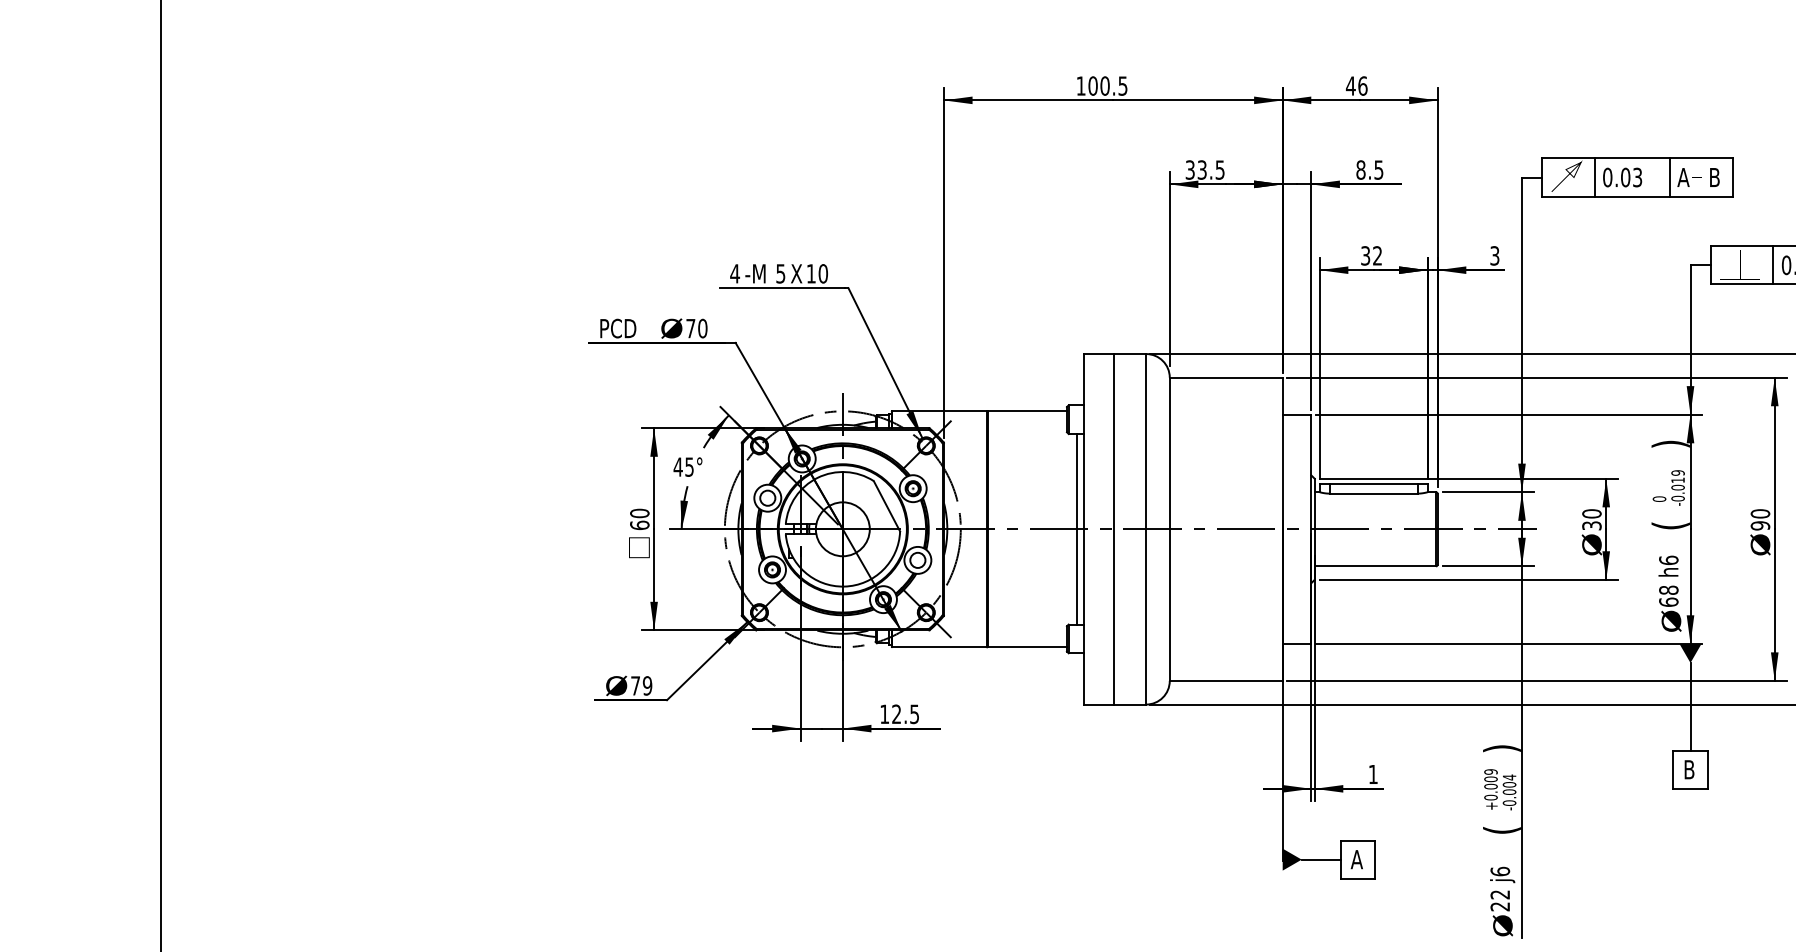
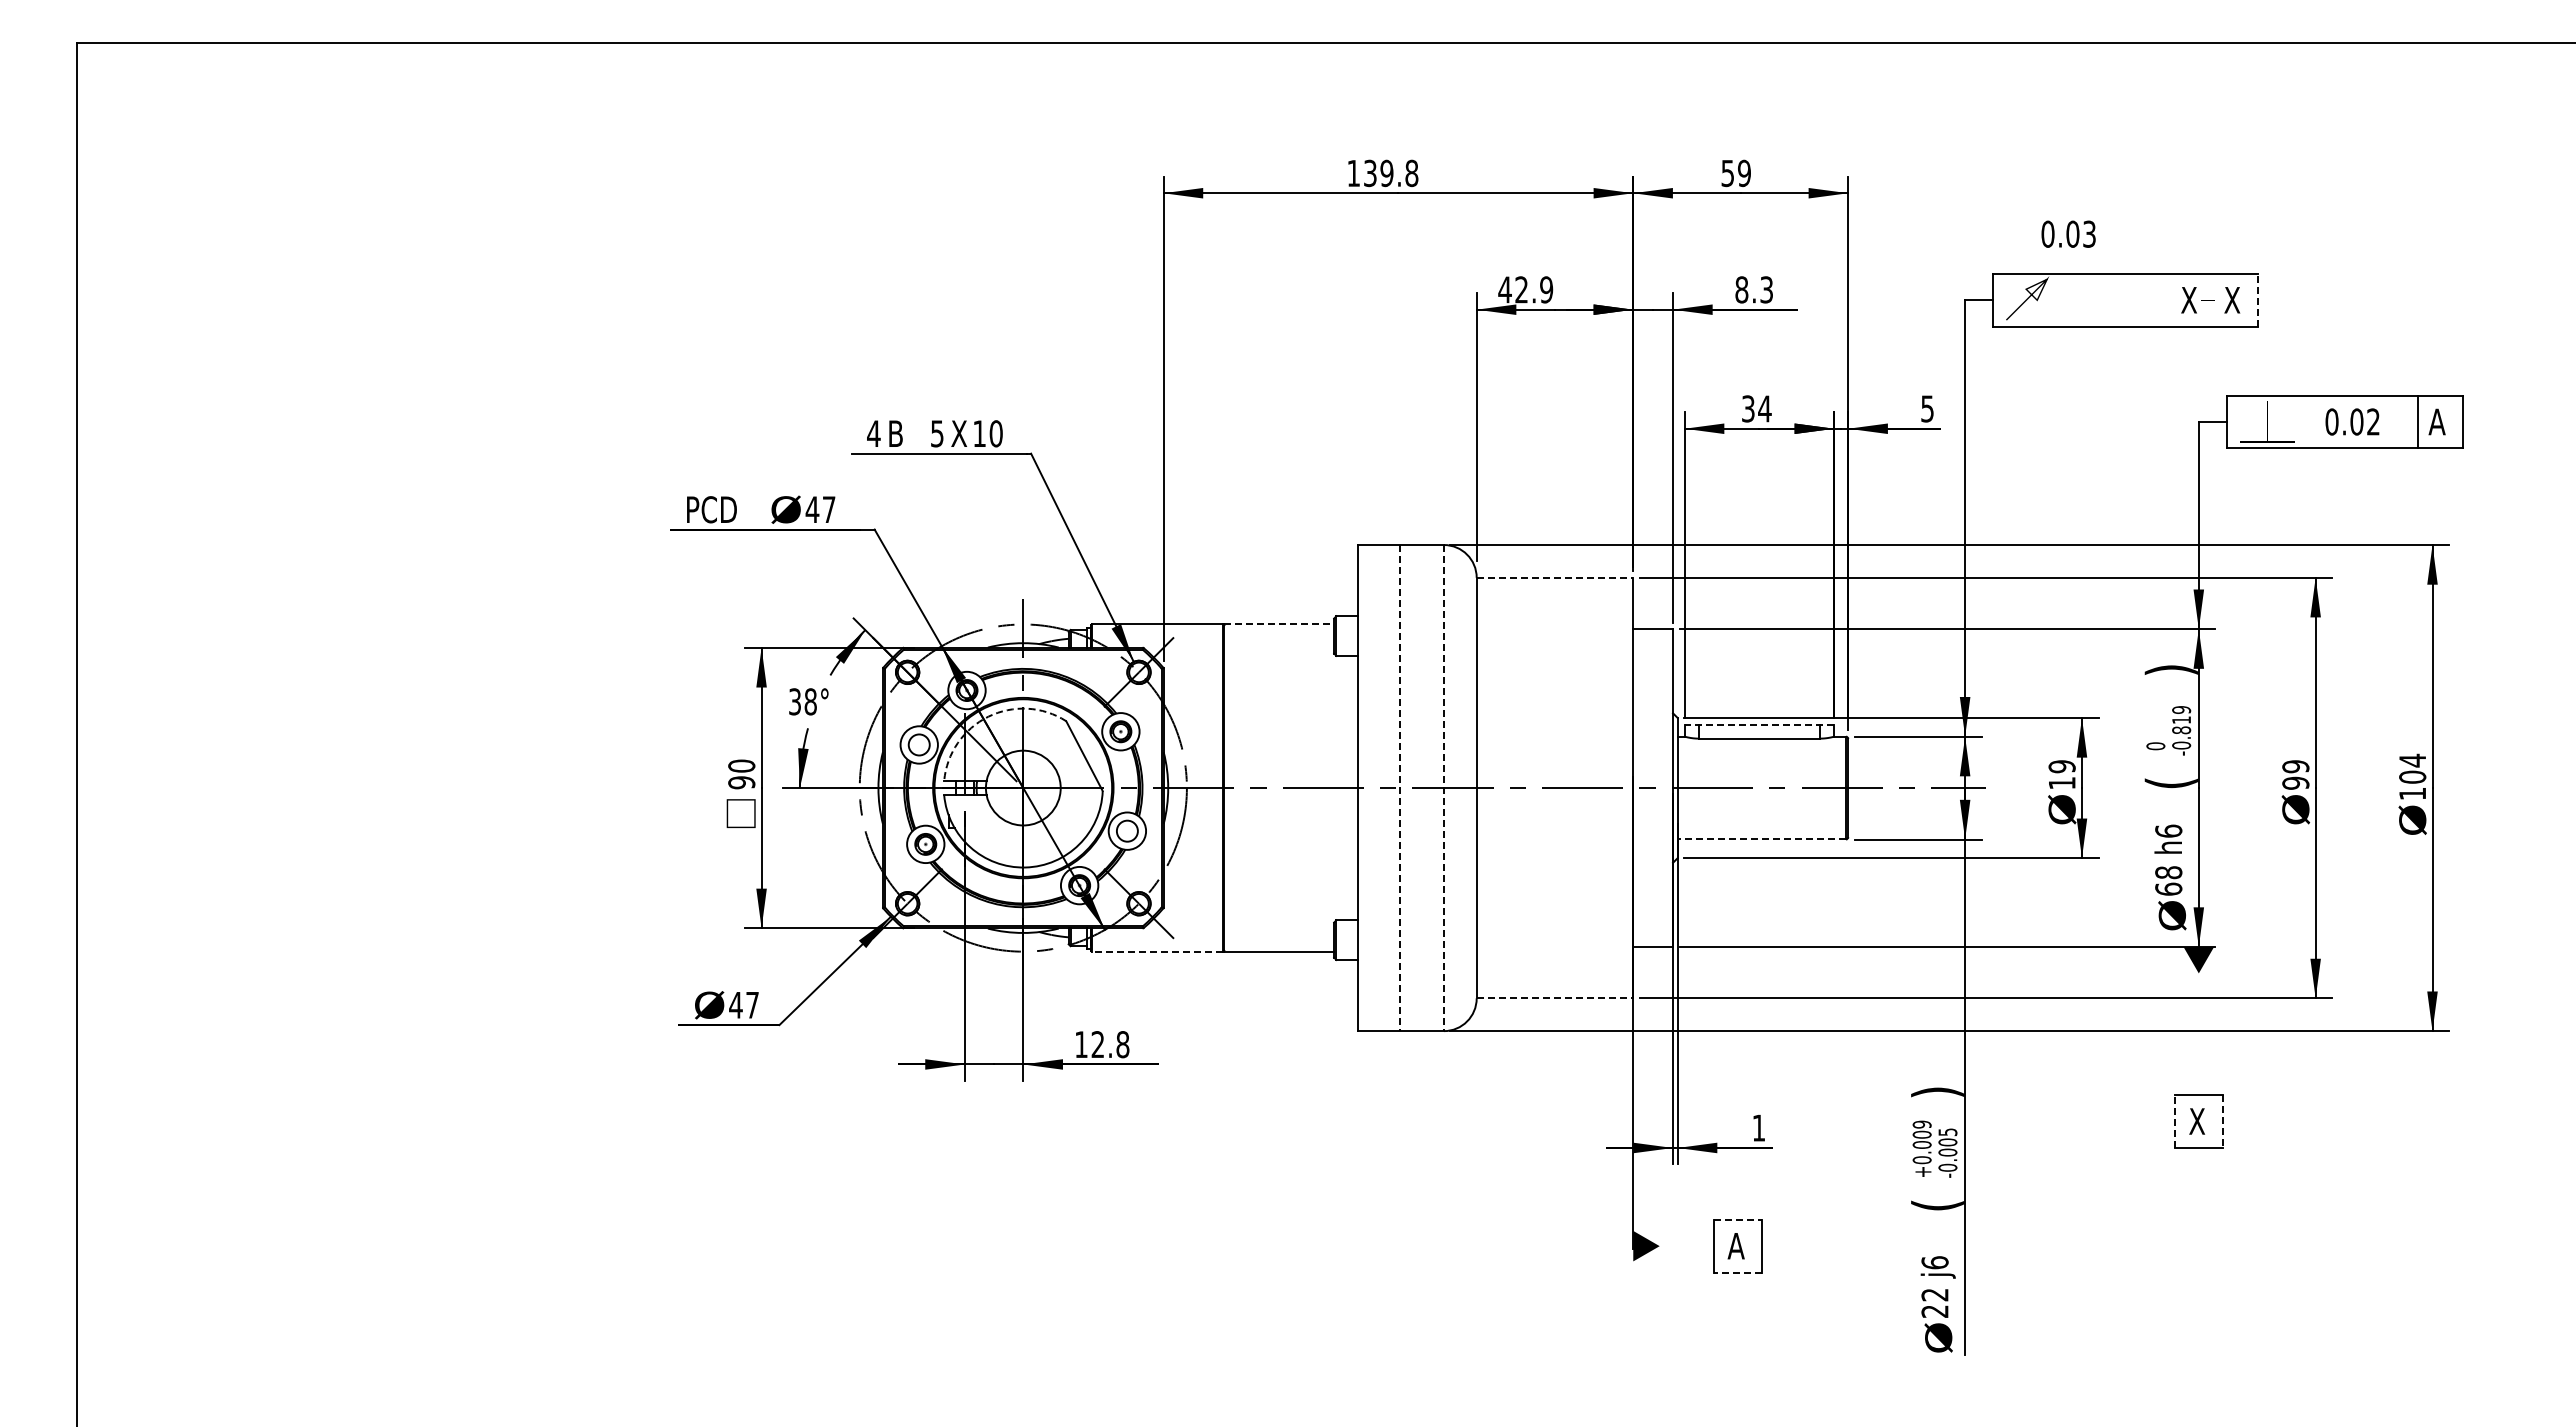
text: (1107, 86) -> (1390, 173), 100.5 -> 139.8
text: (1357, 86) -> (1736, 173), 46 -> 59
text: (1204, 169) -> (1525, 289), 33.5 -> 42.9
text: (1378, 169) -> (1766, 289), 8.5 -> 8.3
line: (1594, 176) -> (2065, 299), removed
text: (1622, 176) -> (2068, 233), moved
line: (1670, 176) -> (2170, 299), removed
line: (1732, 176) -> (2257, 299), solid -> dashed
text: (1683, 177) -> (2188, 300), A -> X
text: (1714, 177) -> (2232, 300), B -> X
text: (1377, 255) -> (1764, 408), 32 -> 34
text: (1494, 255) -> (1927, 408), 3 -> 5
line: (1773, 264) -> (2313, 421), removed
text: (755, 273) -> (902, 433), -M -> B
text: (696, 328) -> (820, 509), 70 -> 47
line: (1226, 377) -> (1555, 577), solid -> dashed
line: (1027, 411) -> (1279, 624), solid -> dashed
text: (683, 466) -> (802, 701), 45° -> 38°
arc: (817, 477) -> (988, 716), solid -> dashed
line: (1373, 483) -> (1759, 724), solid -> dashed
text: (1678, 487) -> (2181, 730), -0.019 -> -0.819
text: (1760, 513) -> (2295, 766), 90 -> 99
text: (1591, 519) -> (2061, 774), 30 -> 19
text: (639, 525) -> (741, 782), 60 -> 90
line: (1077, 528) -> (1348, 787), removed
line: (1114, 529) -> (1399, 788), solid -> dashed
line: (1145, 529) -> (1443, 788), solid -> dashed
line: (1375, 566) -> (1761, 839), solid -> dashed
line: (939, 647) -> (1157, 951), solid -> dashed
line: (1226, 681) -> (1555, 998), solid -> dashed
text: (641, 685) -> (744, 1004), 79 -> 47
line: (1690, 707) -> (2198, 1034), removed
text: (914, 714) -> (1122, 1044), 12.5 -> 12.8
line: (1673, 769) -> (2175, 1121), solid -> dashed
text: (1689, 769) -> (2197, 1121), B -> X
line: (1707, 770) -> (2222, 1122), solid -> dashed
text: (1509, 777) -> (1947, 1132), -0.004 -> -0.005
line: (1357, 840) -> (1737, 1219), solid -> dashed
line: (1321, 859) -> (1686, 1246), removed
line: (1357, 878) -> (1737, 1272), solid -> dashed

